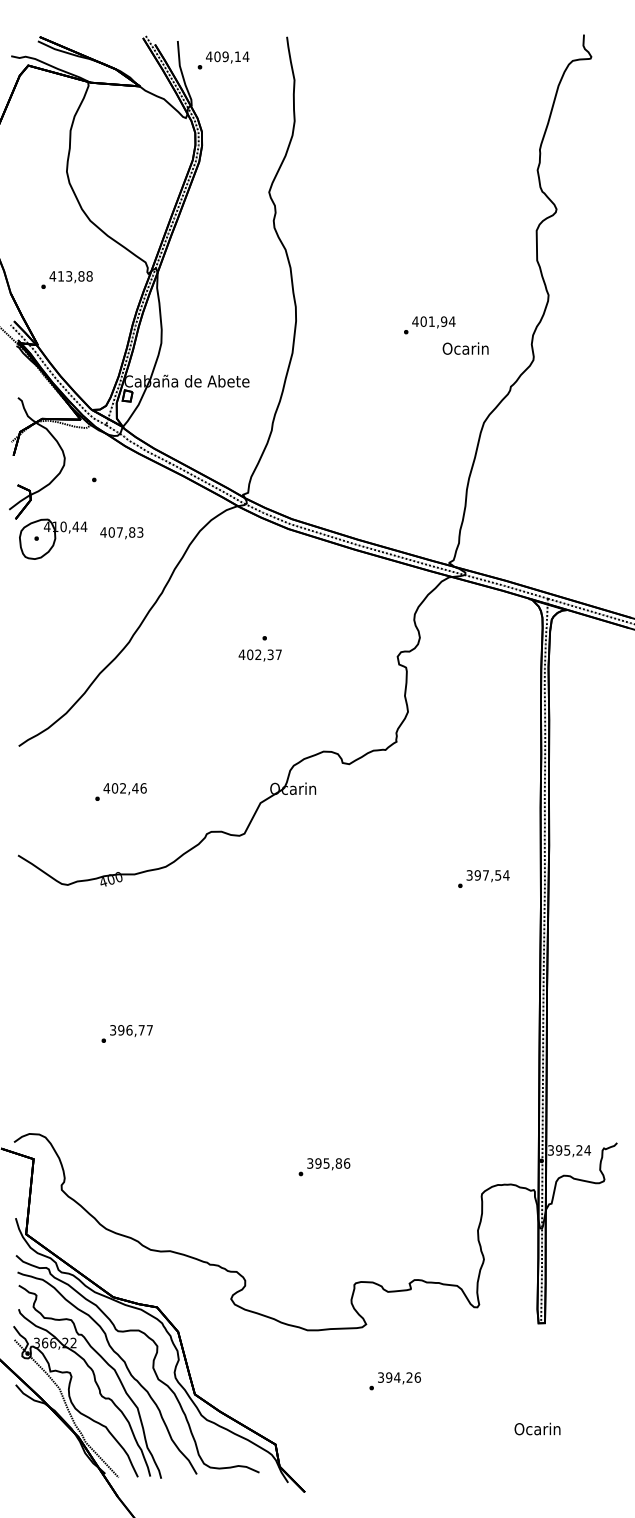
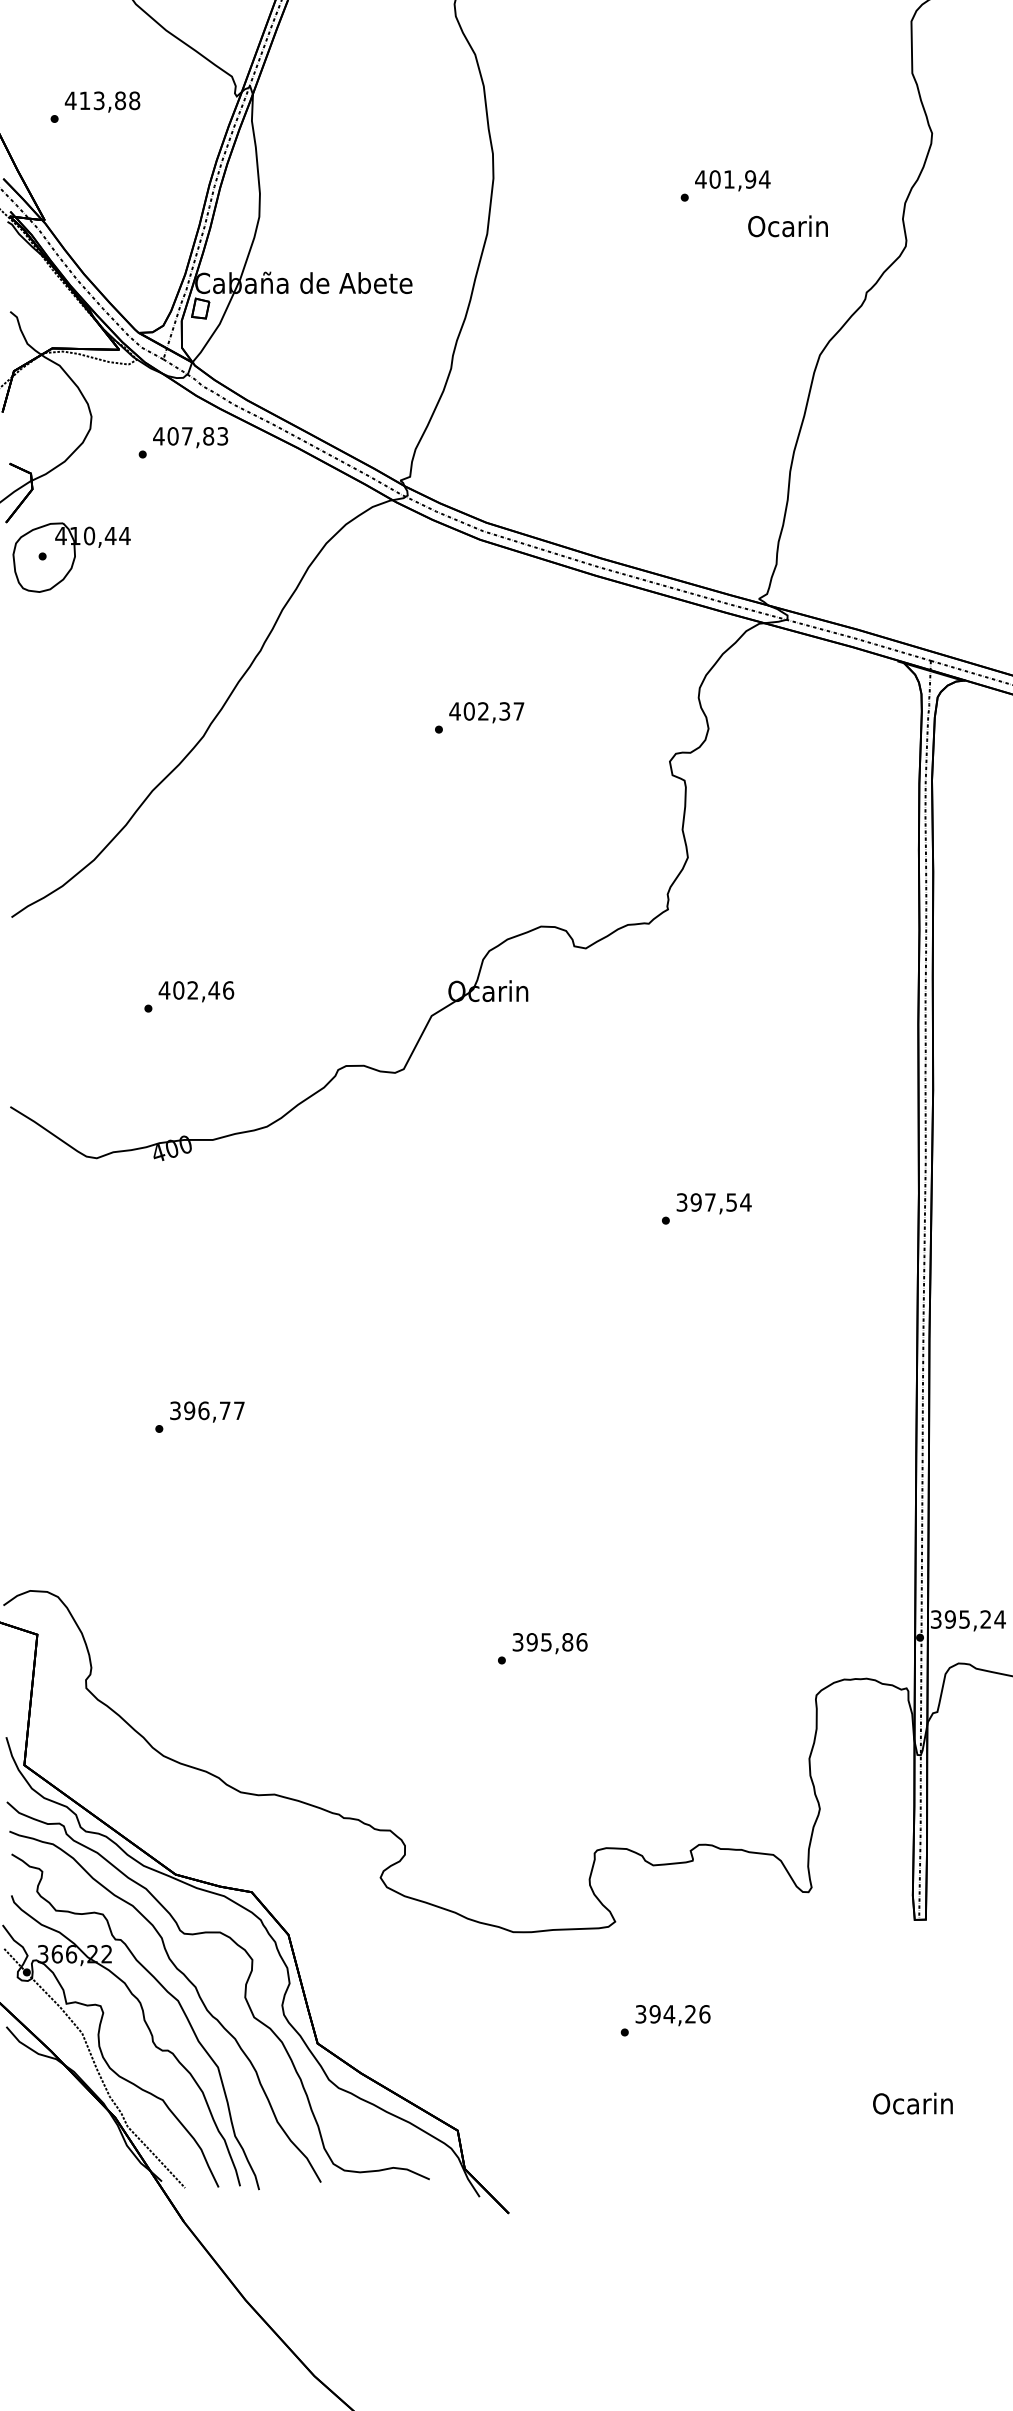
text: (121, 533) -> (190, 438), moved
text: (259, 655) -> (485, 712), moved
text: (483, 878) -> (706, 1207), moved

